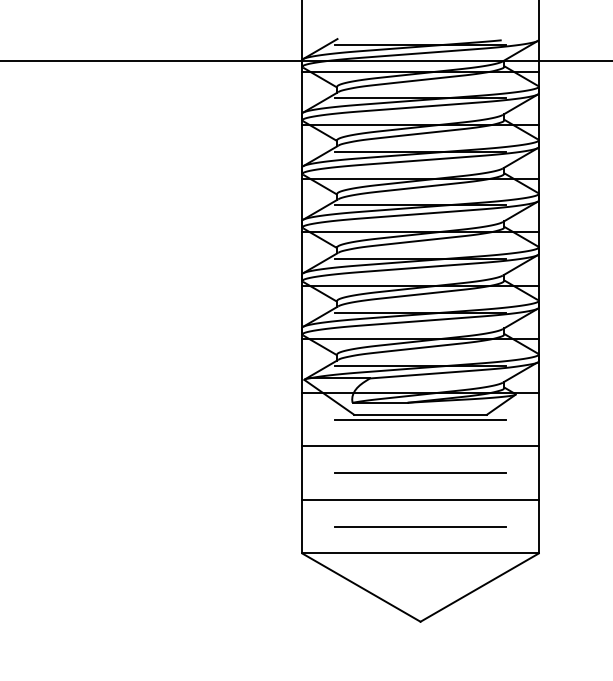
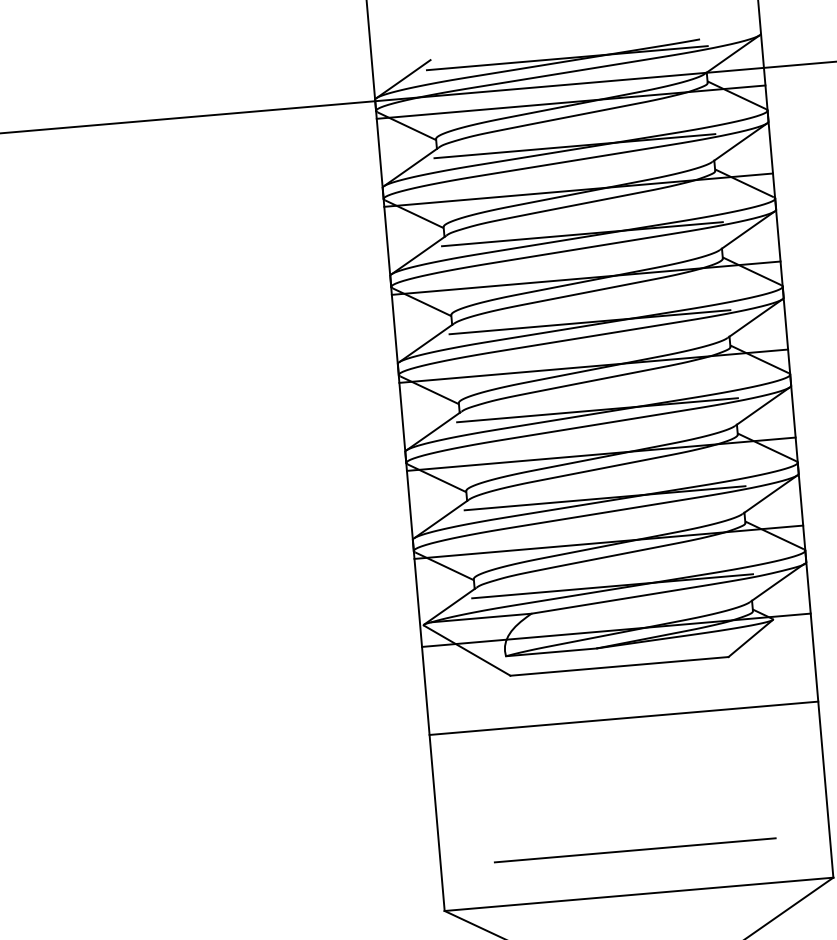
line: (420, 419) -> (620, 674), removed
line: (420, 472) -> (627, 761), removed
line: (420, 499) -> (631, 805), removed

